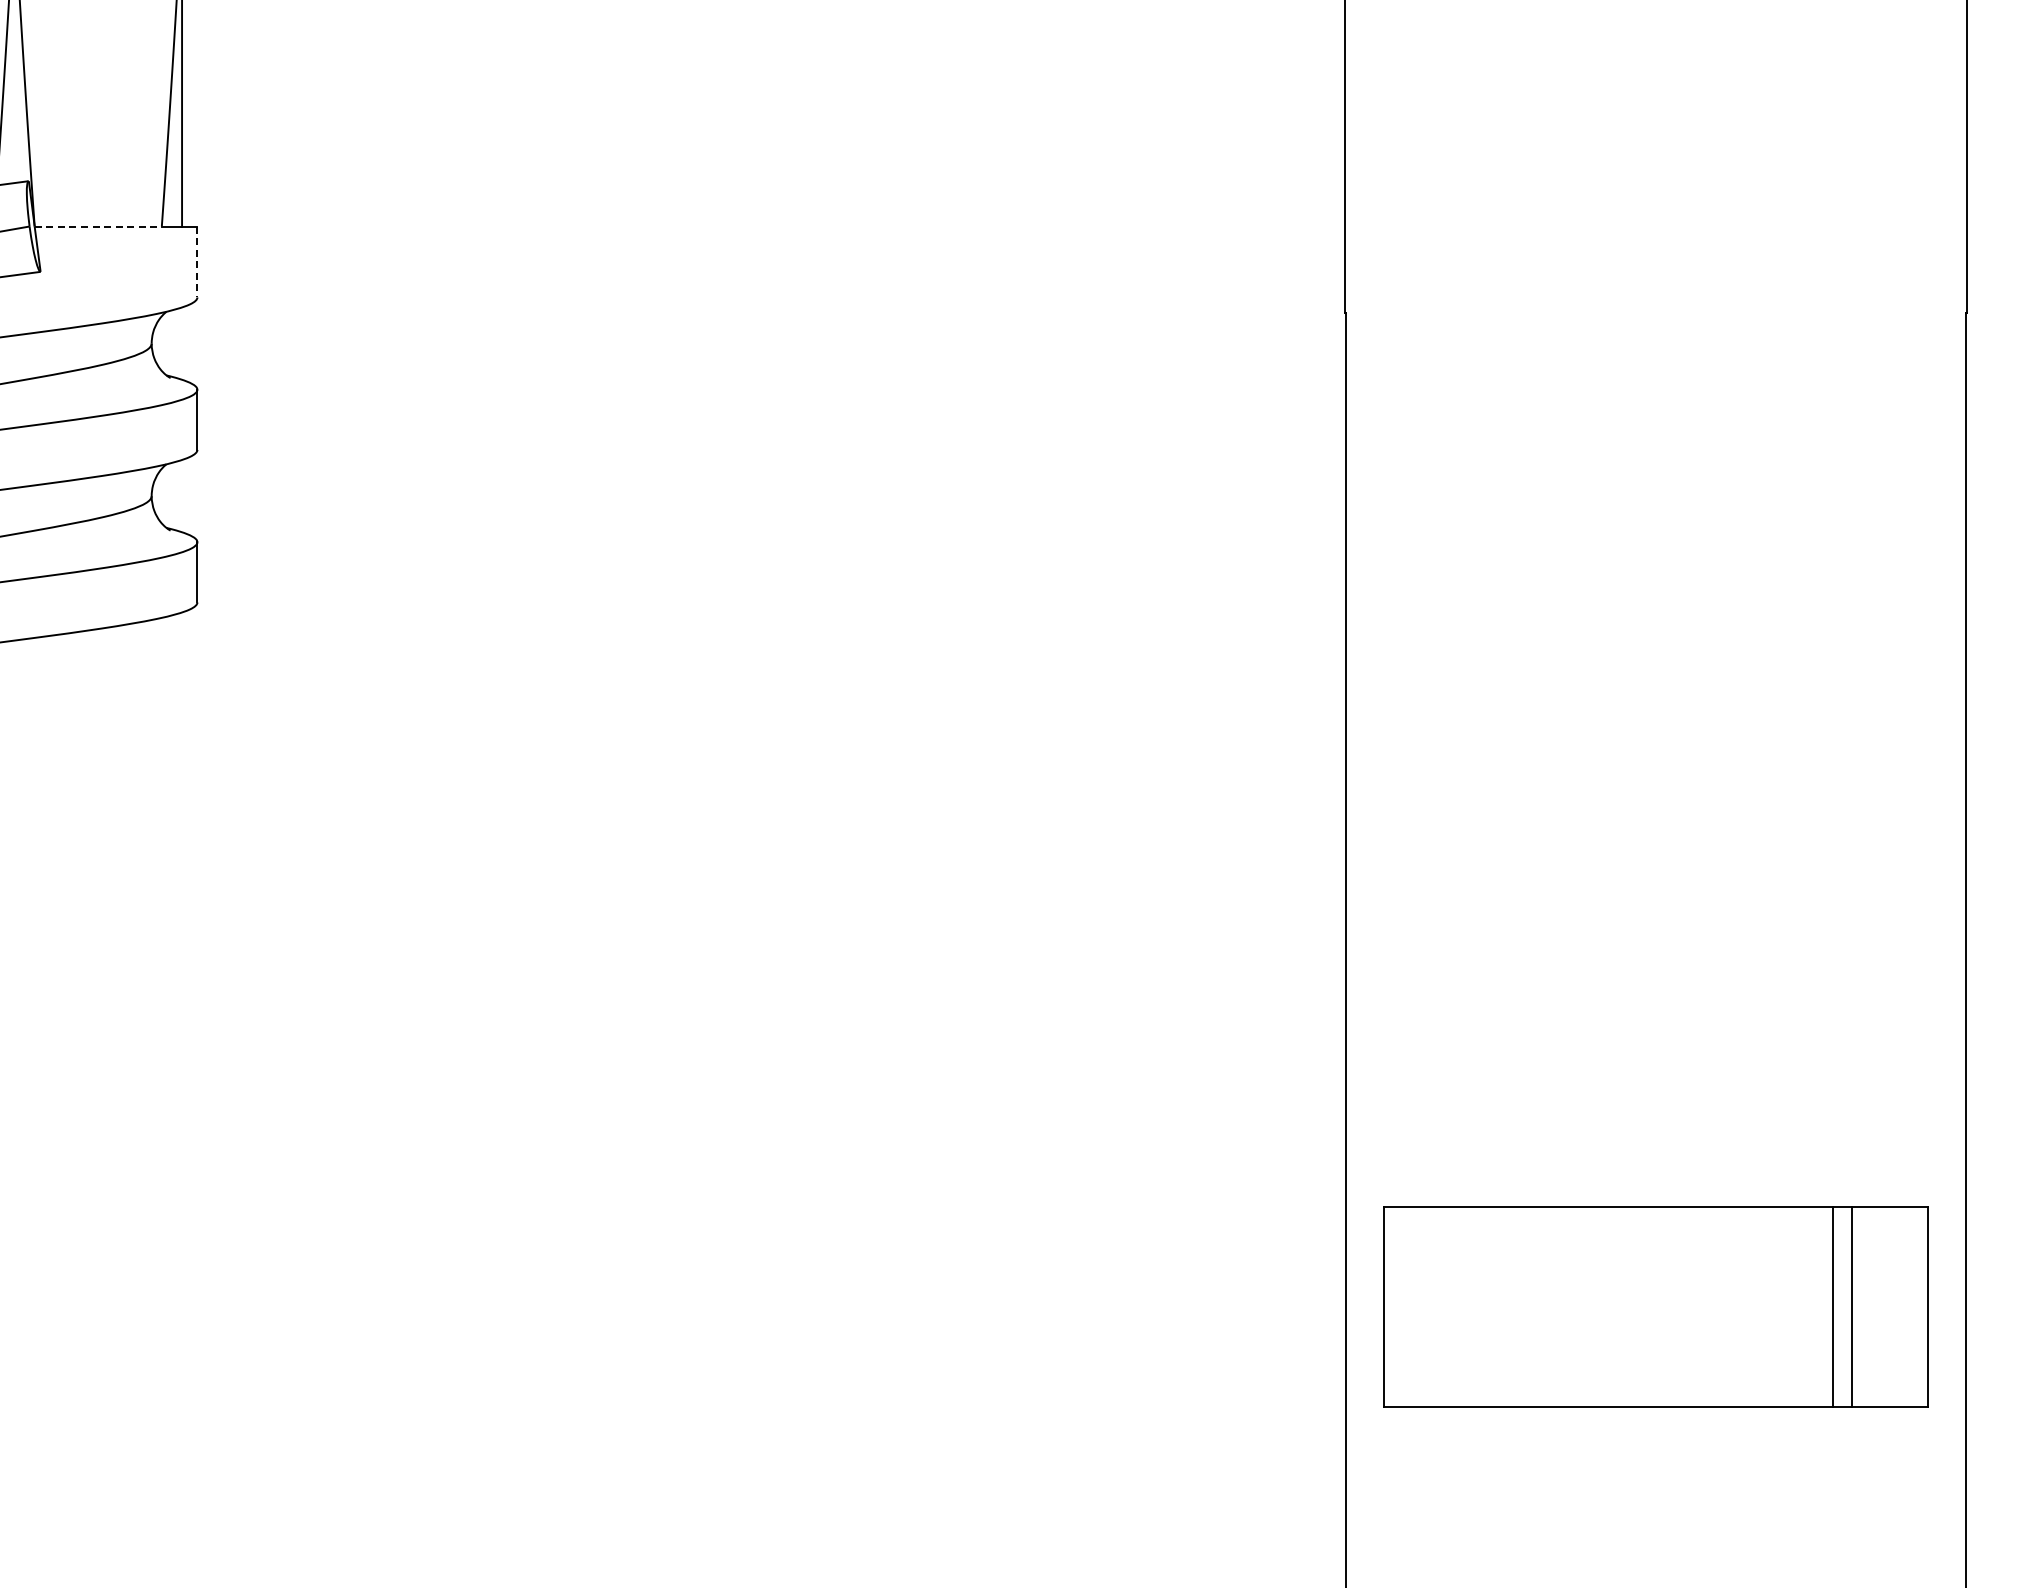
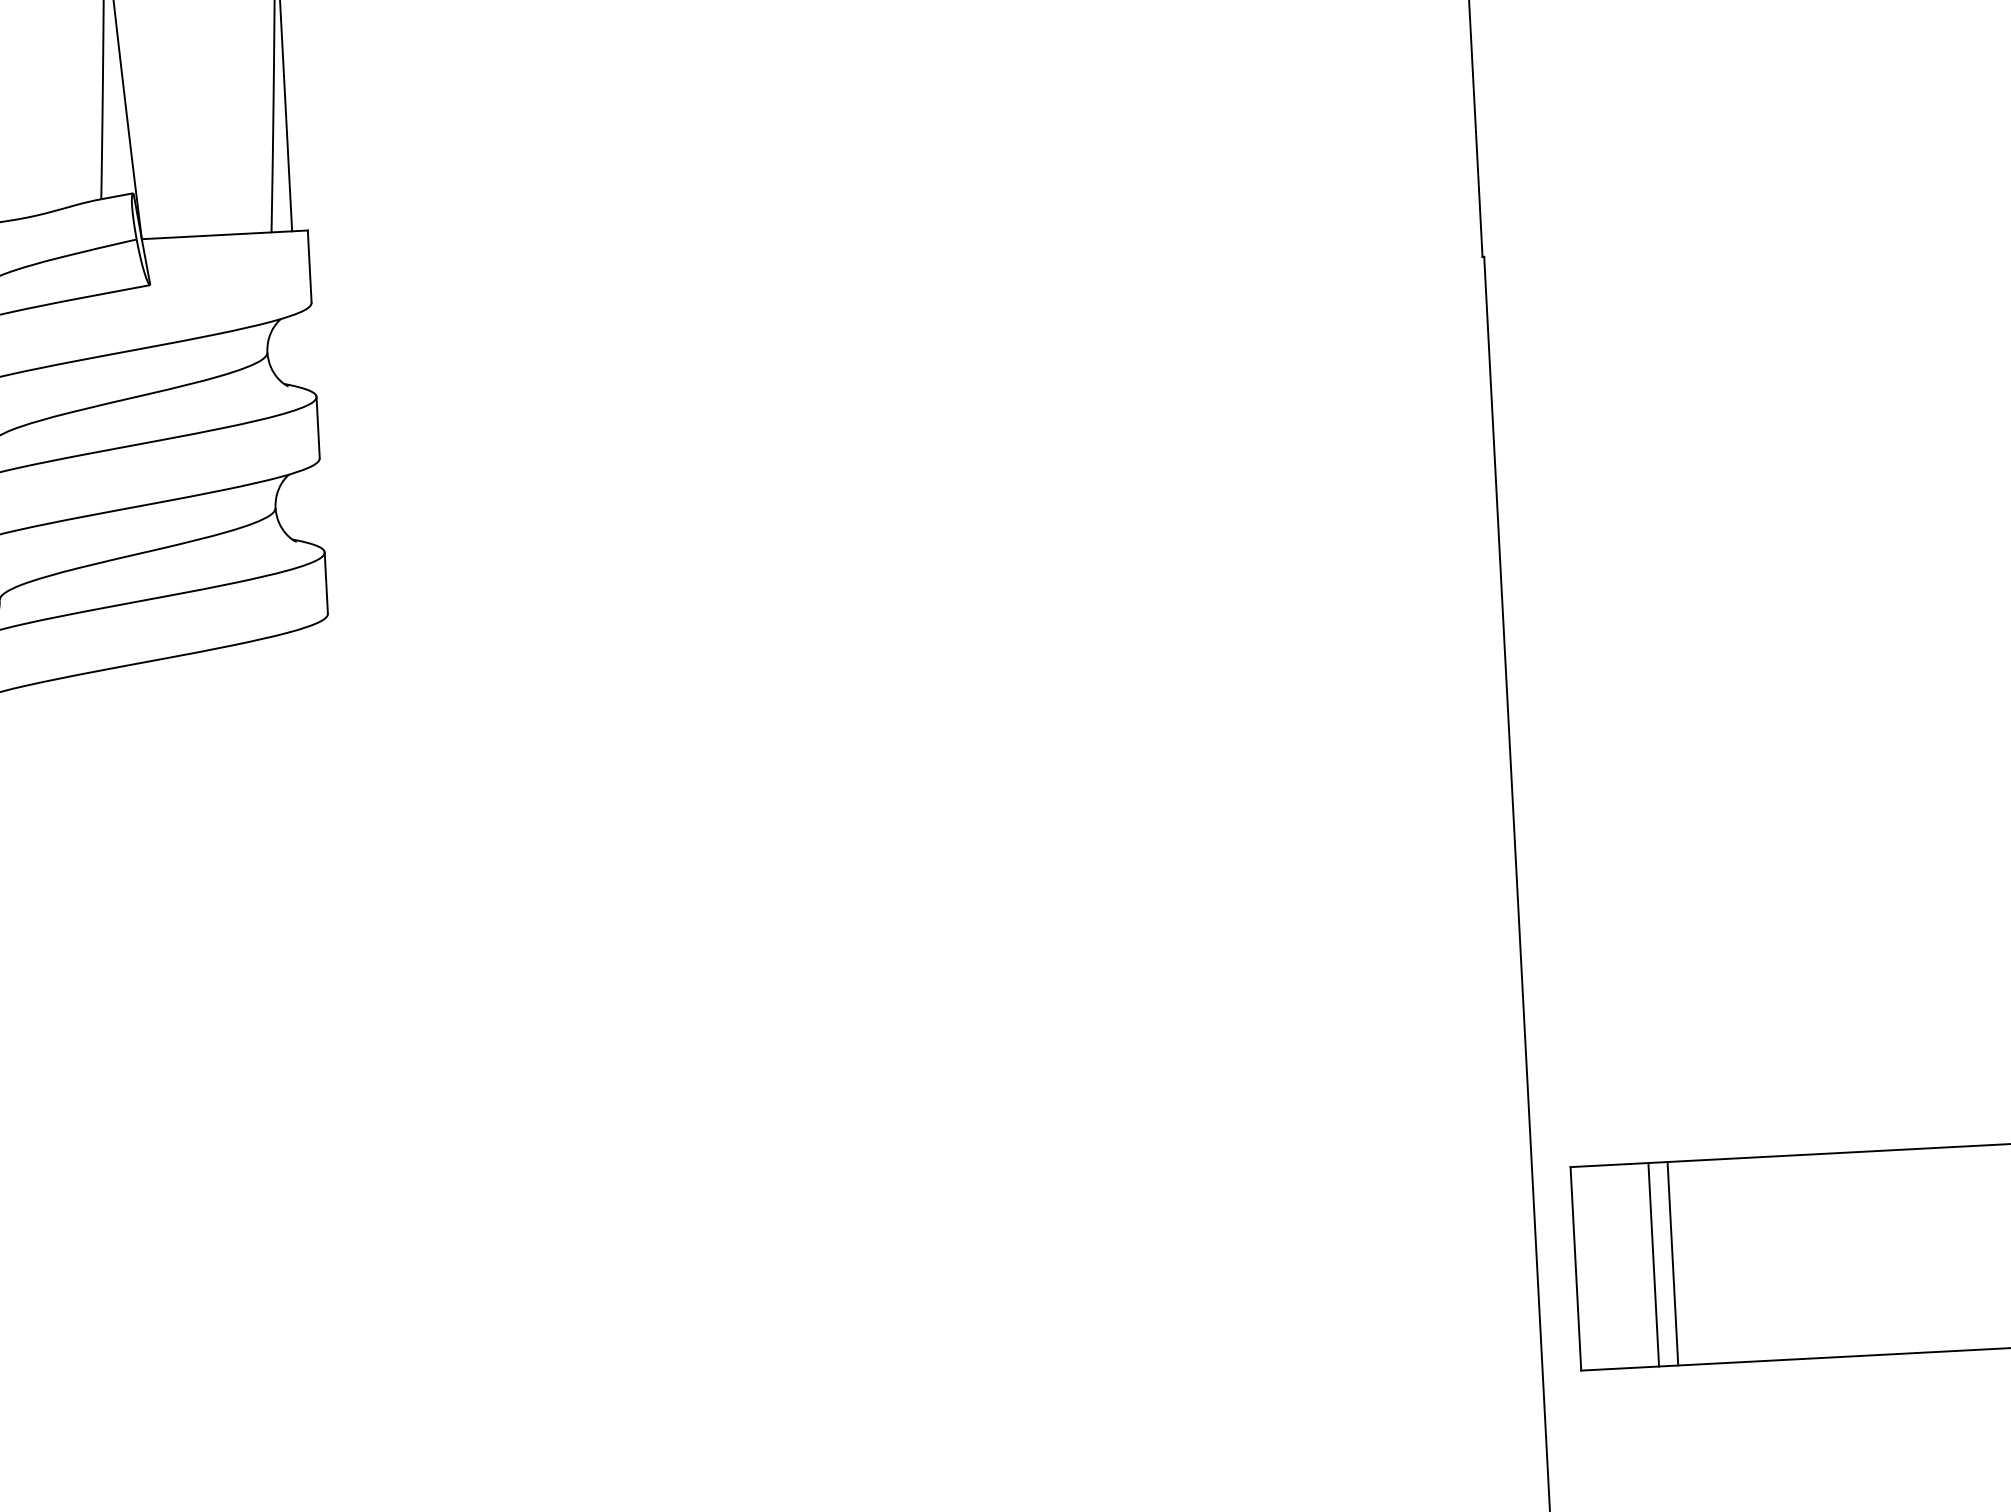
line: (98, 226) -> (206, 235), dashed -> solid
line: (197, 262) -> (309, 267), dashed -> solid
line: (1460, 1306) -> (1653, 1264), added
line: (1479, 1306) -> (1672, 1263), added

